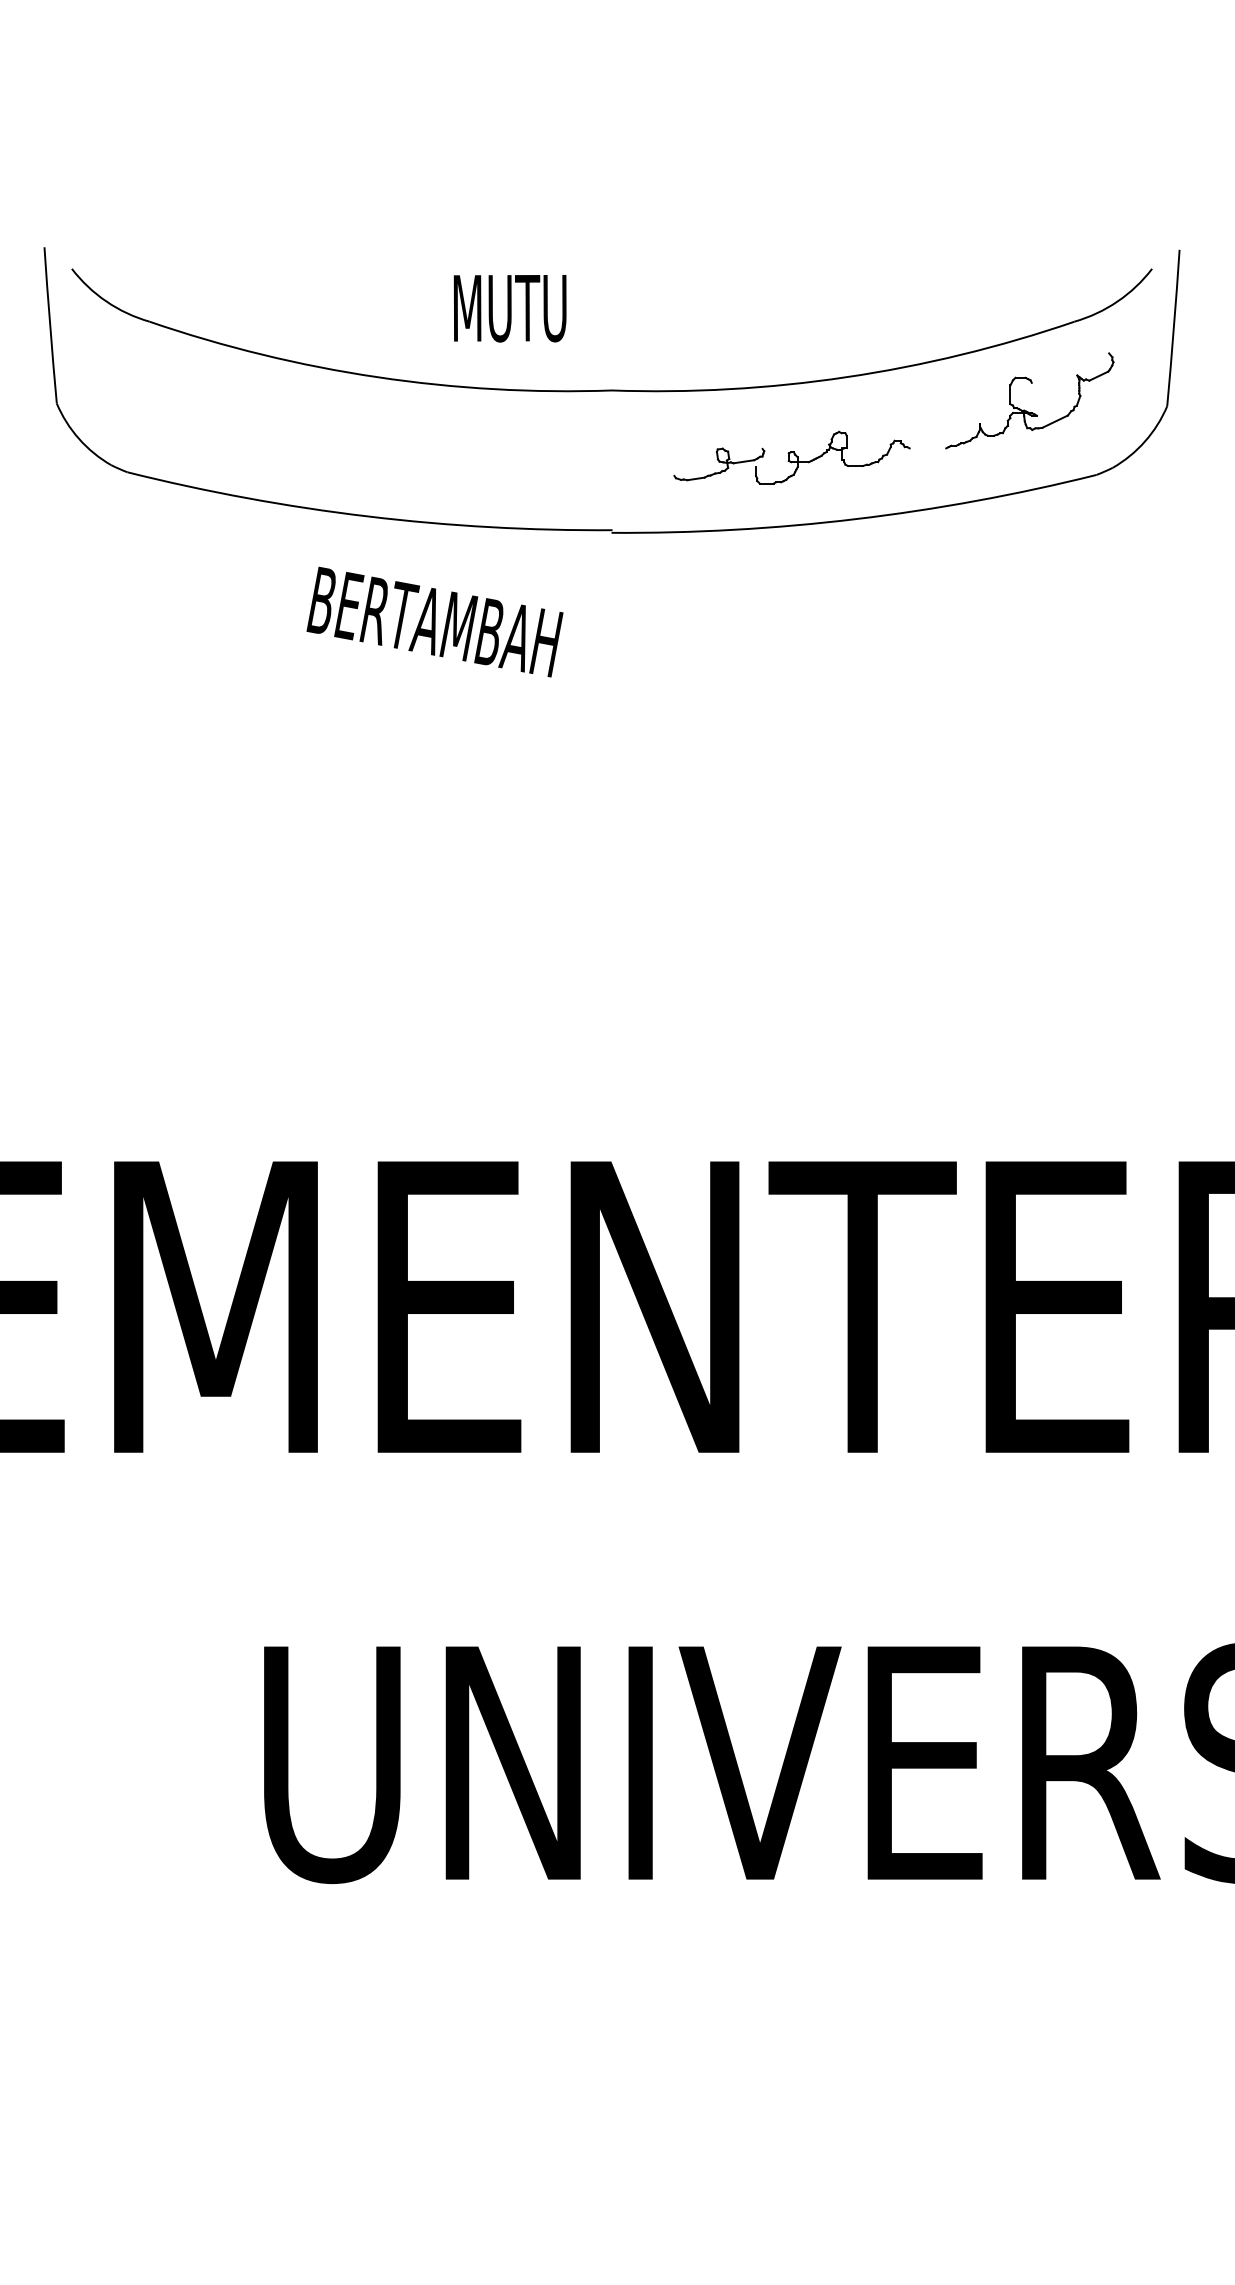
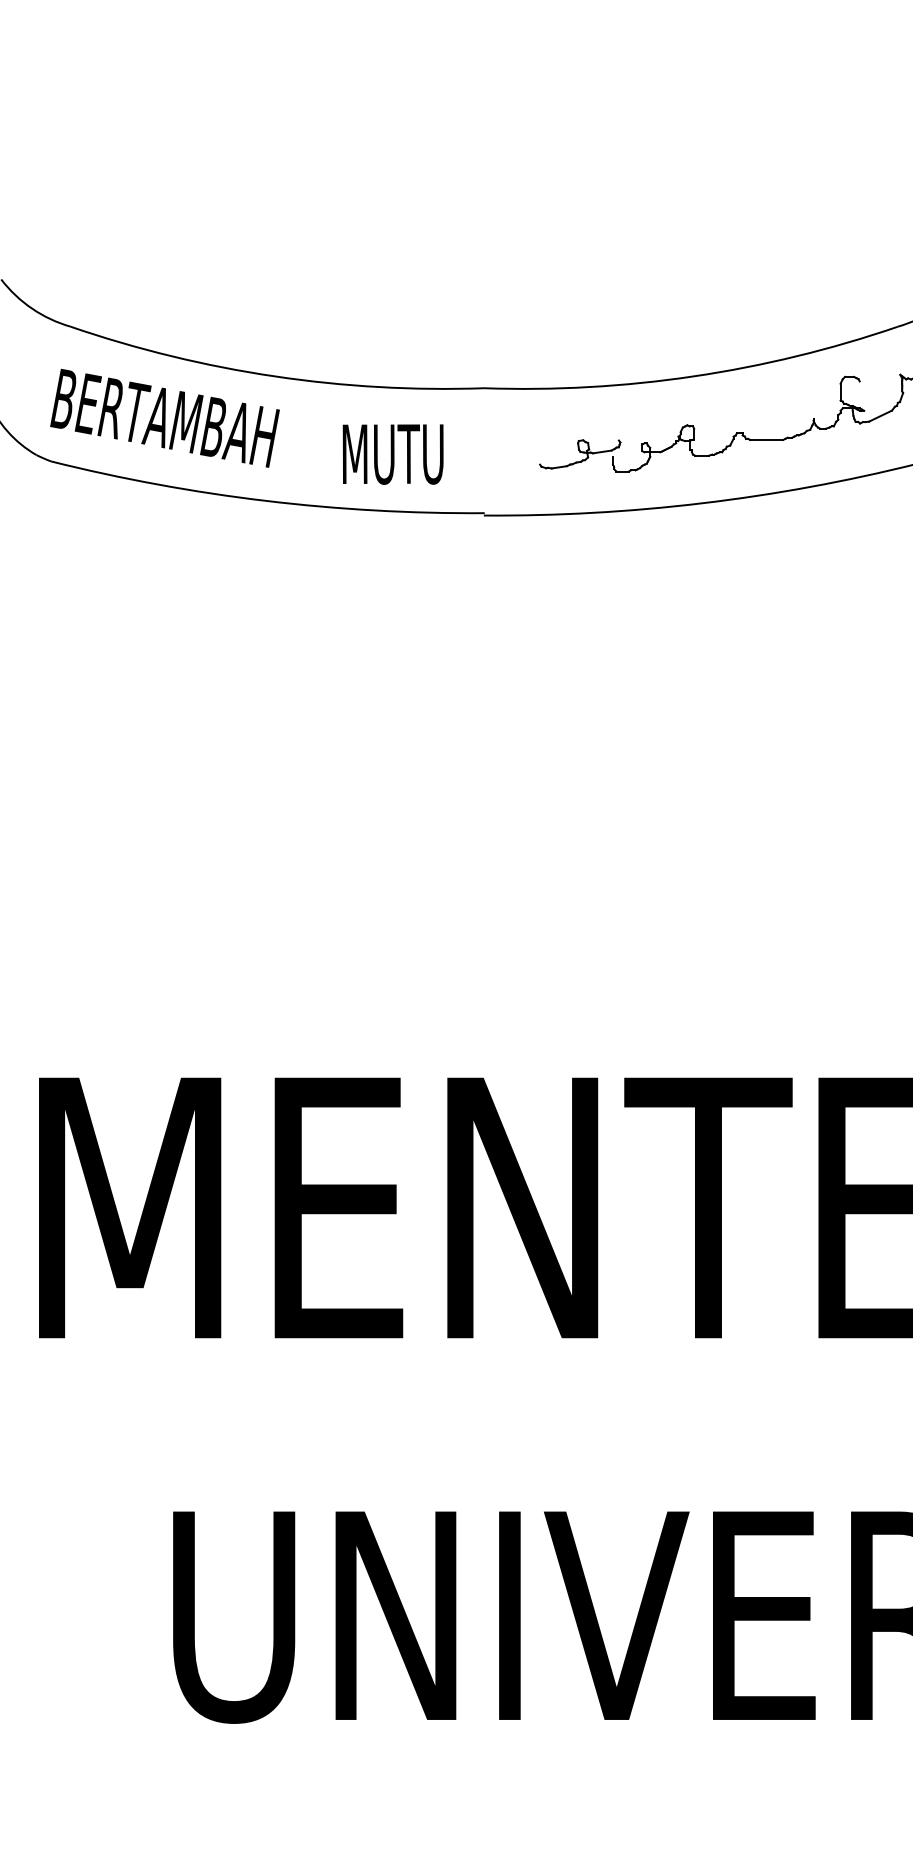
text: (509, 308) -> (392, 454), moved
line: (927, 448) -> (766, 440), added
text: (434, 621) -> (164, 417), moved

